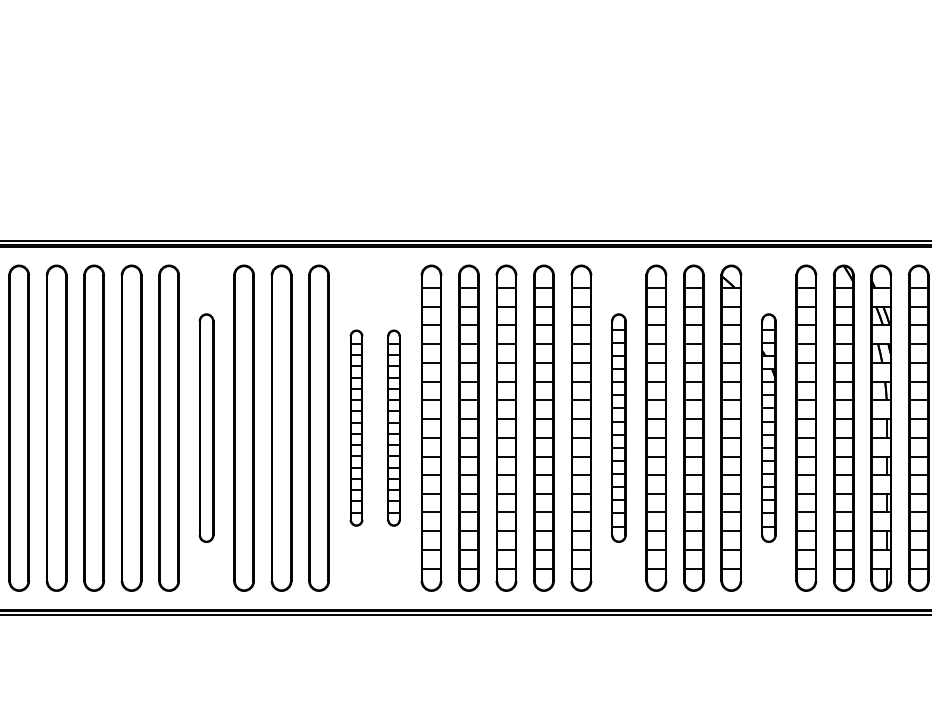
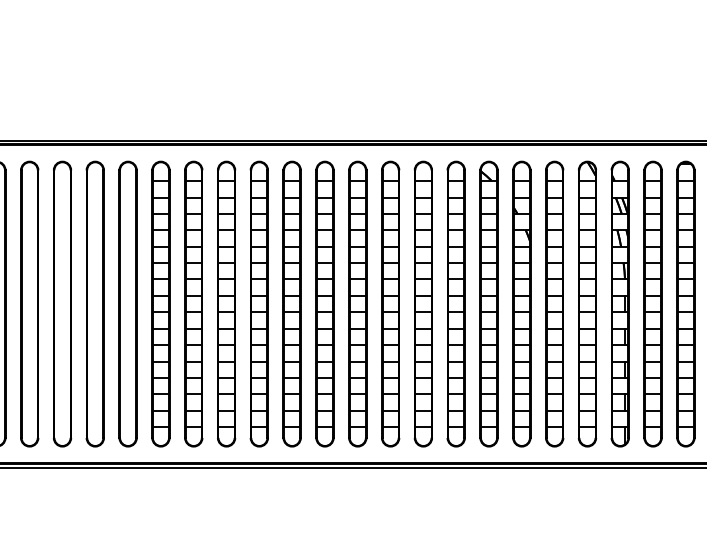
part: (206, 427) -> (29, 303), size x1.43
part: (356, 427) -> (160, 303), size x1.67
part: (393, 427) -> (193, 303), size x1.67
part: (618, 427) -> (390, 303), size x1.43
part: (768, 427) -> (521, 303), size x1.43

